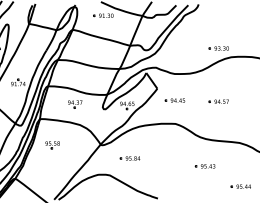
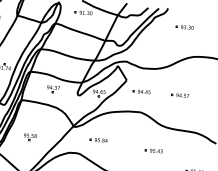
part: (218, 48) -> (184, 27), moved
part: (52, 145) -> (30, 137), moved
part: (204, 166) -> (153, 150), moved

